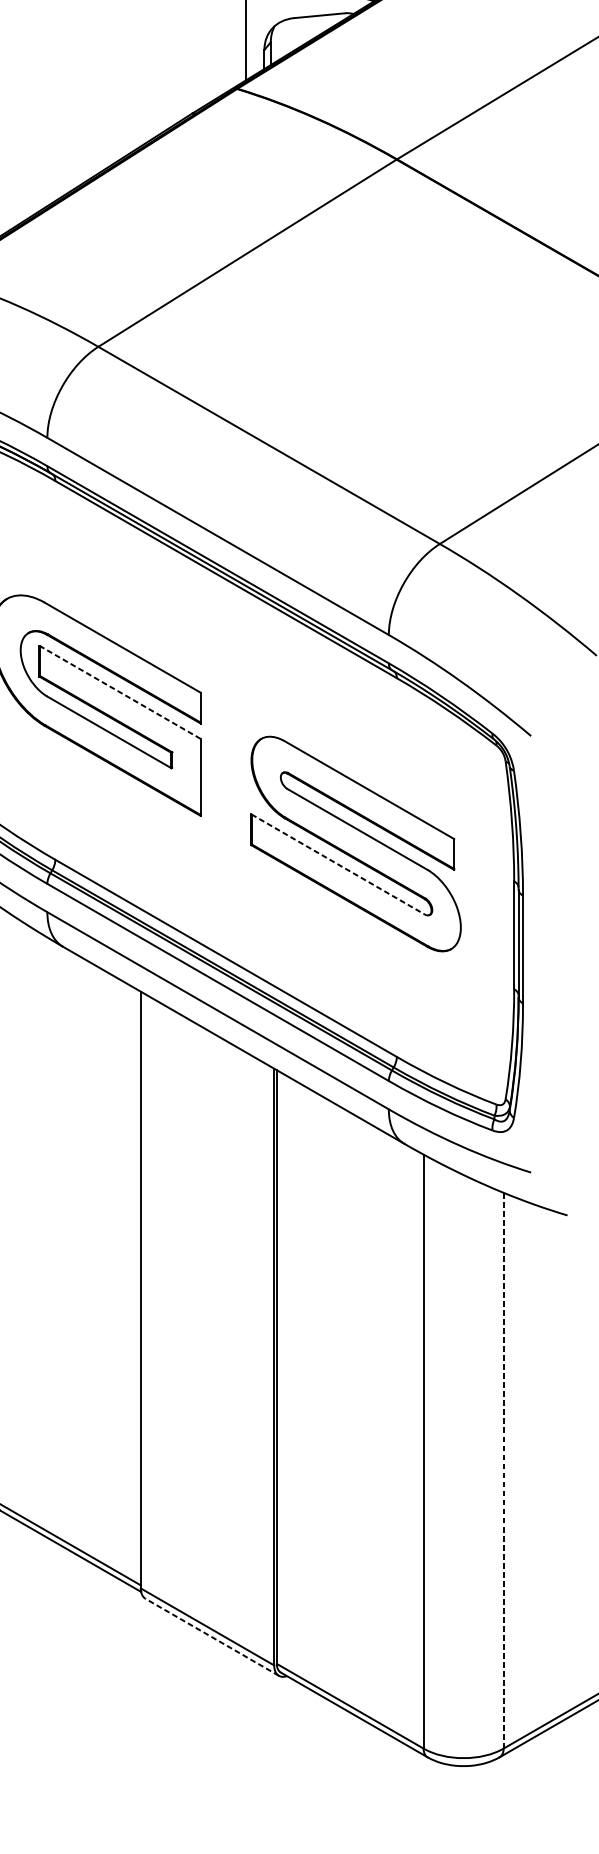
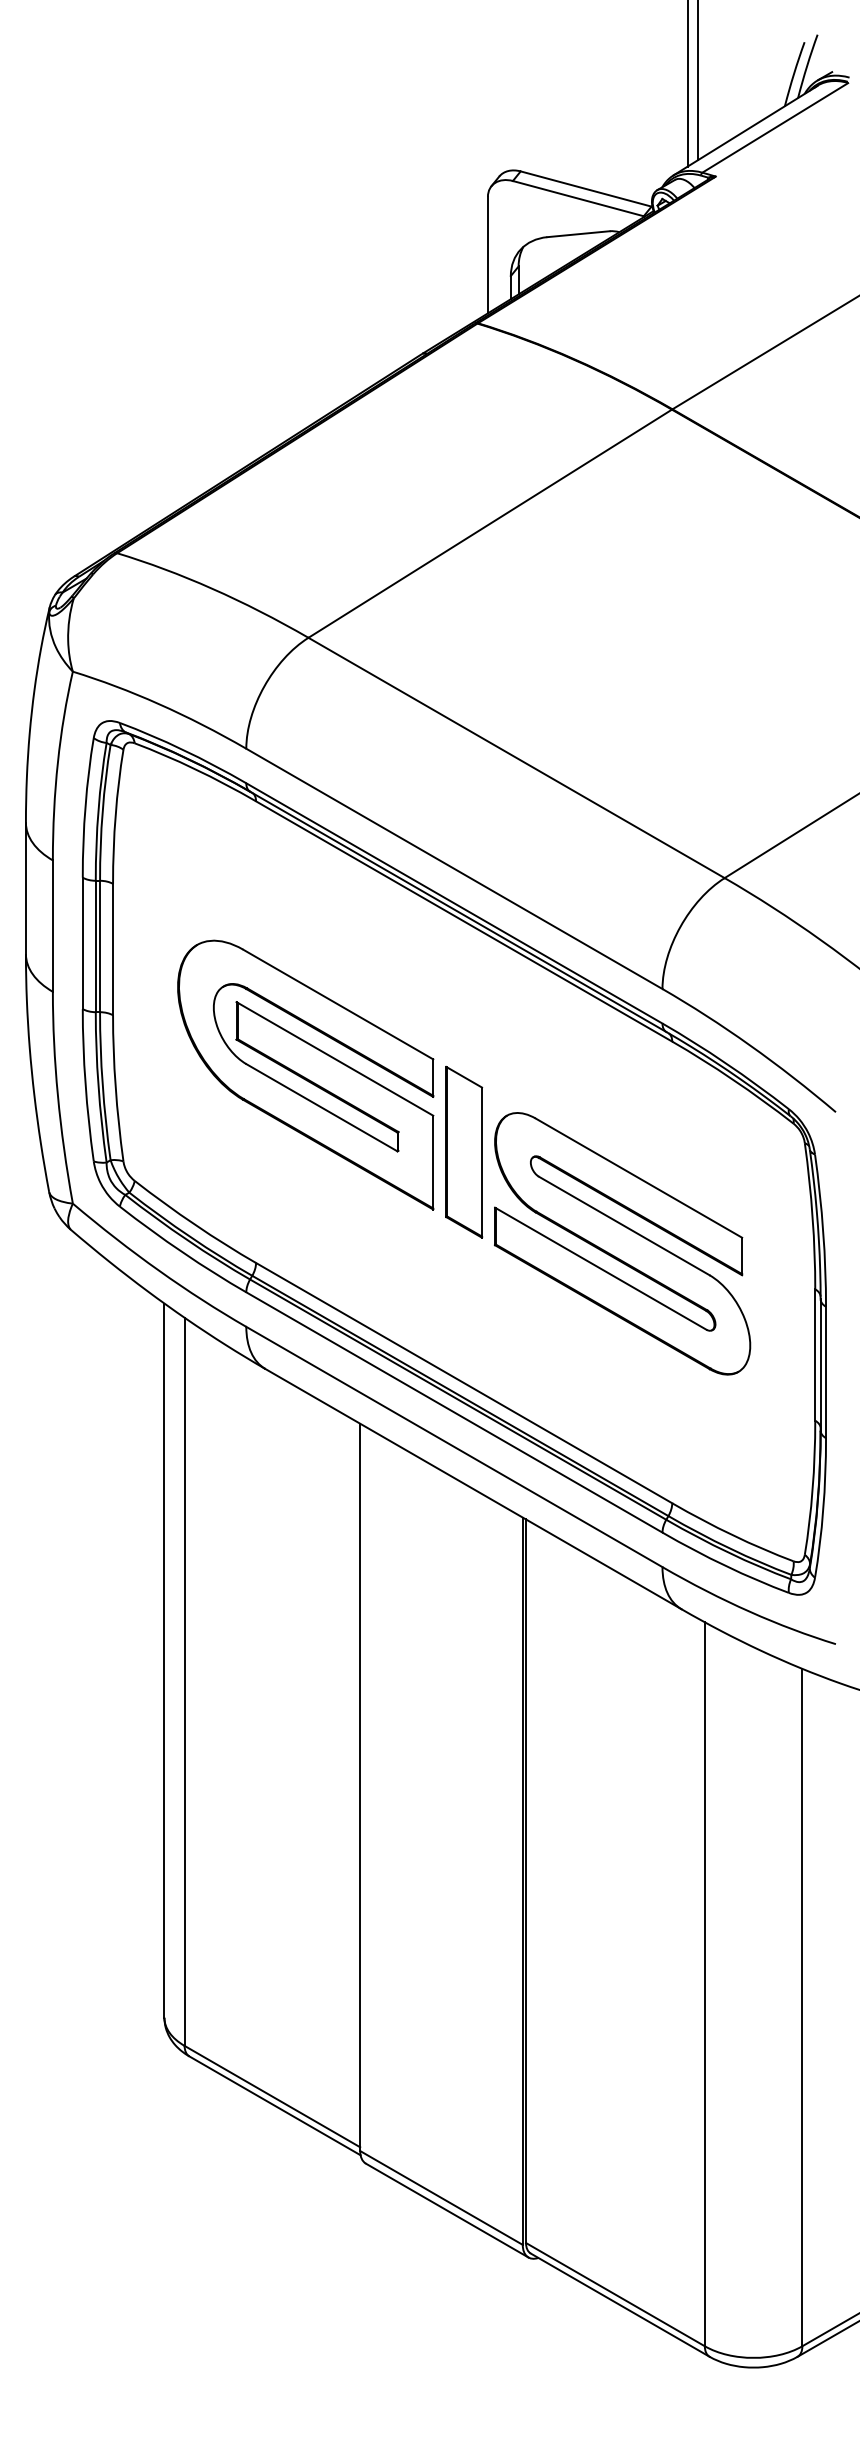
line: (119, 692) -> (334, 1058), dashed -> solid
part: (226, 768) -> (464, 1151), added
line: (338, 864) -> (601, 1268), dashed -> solid
line: (503, 1470) -> (802, 2007), dashed -> solid
line: (212, 1637) -> (447, 2210), dashed -> solid

